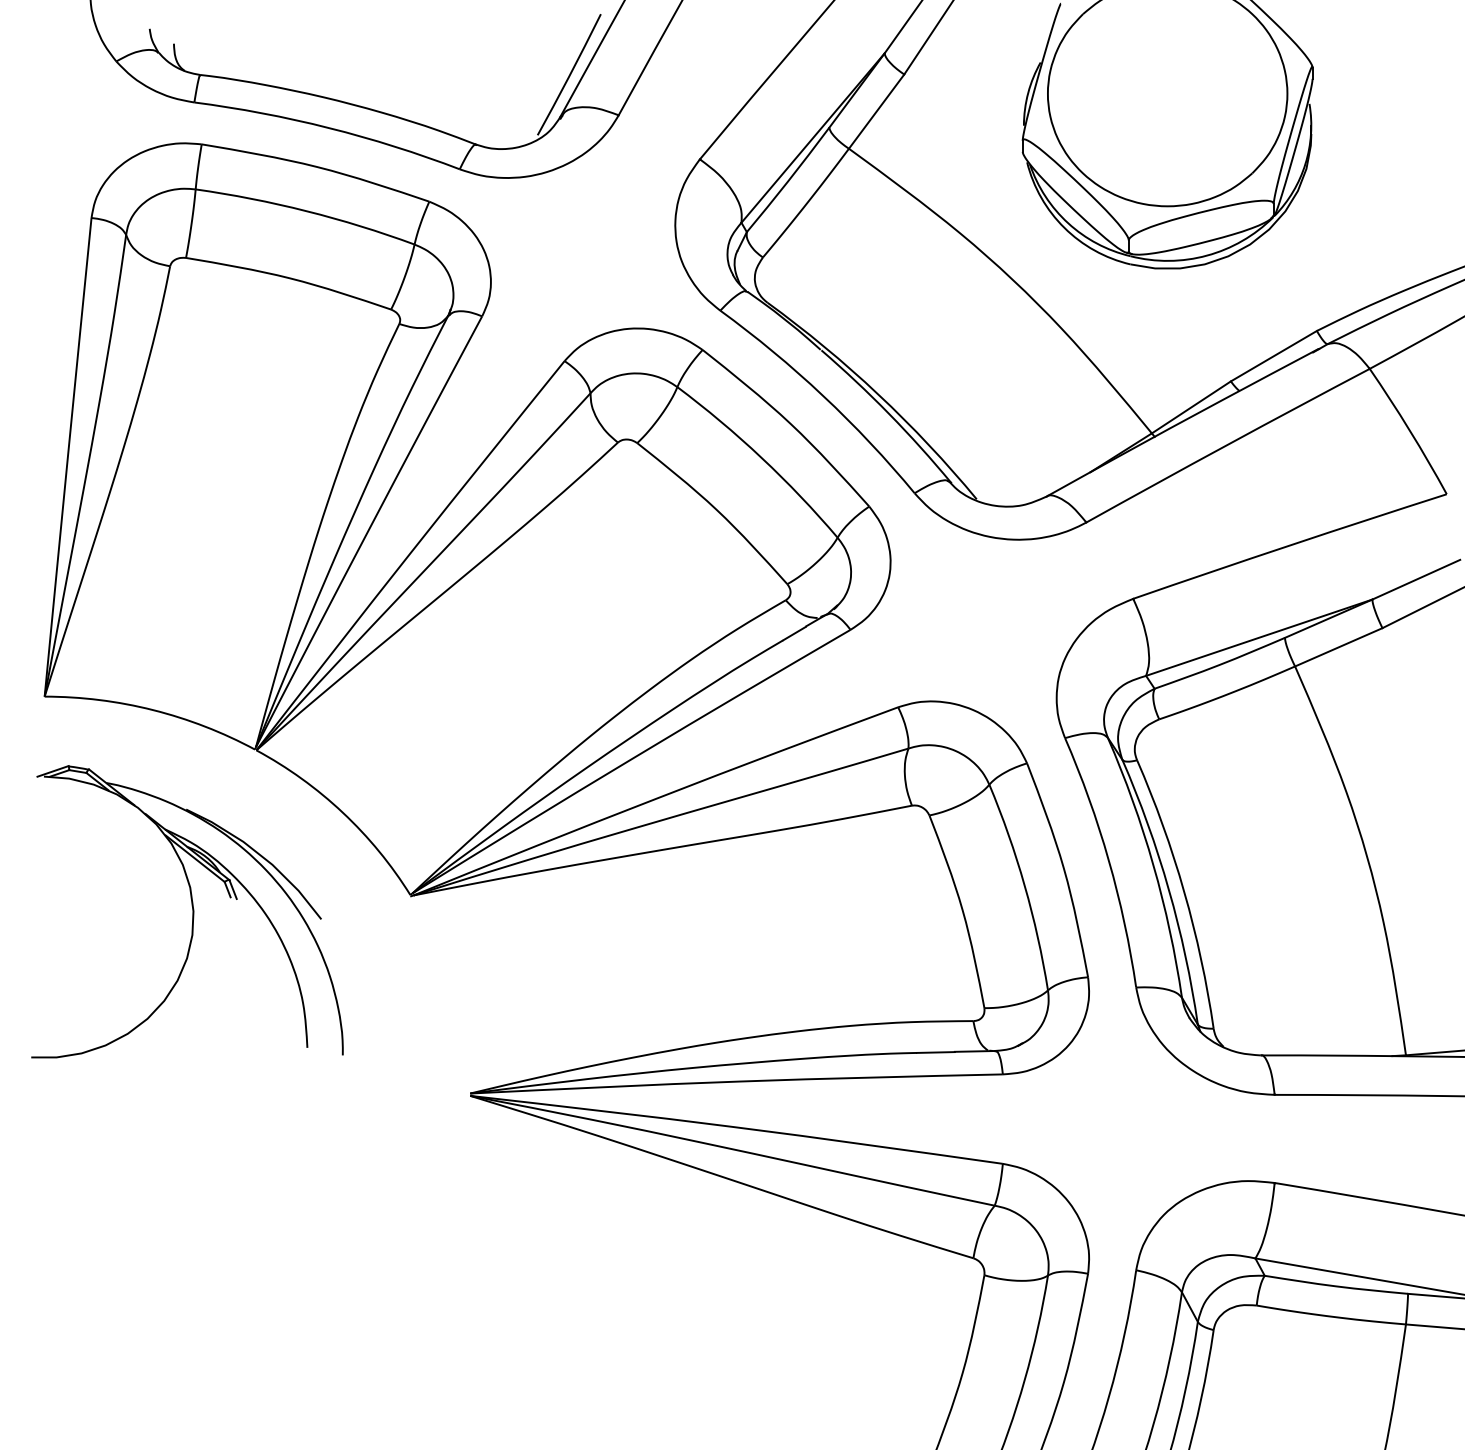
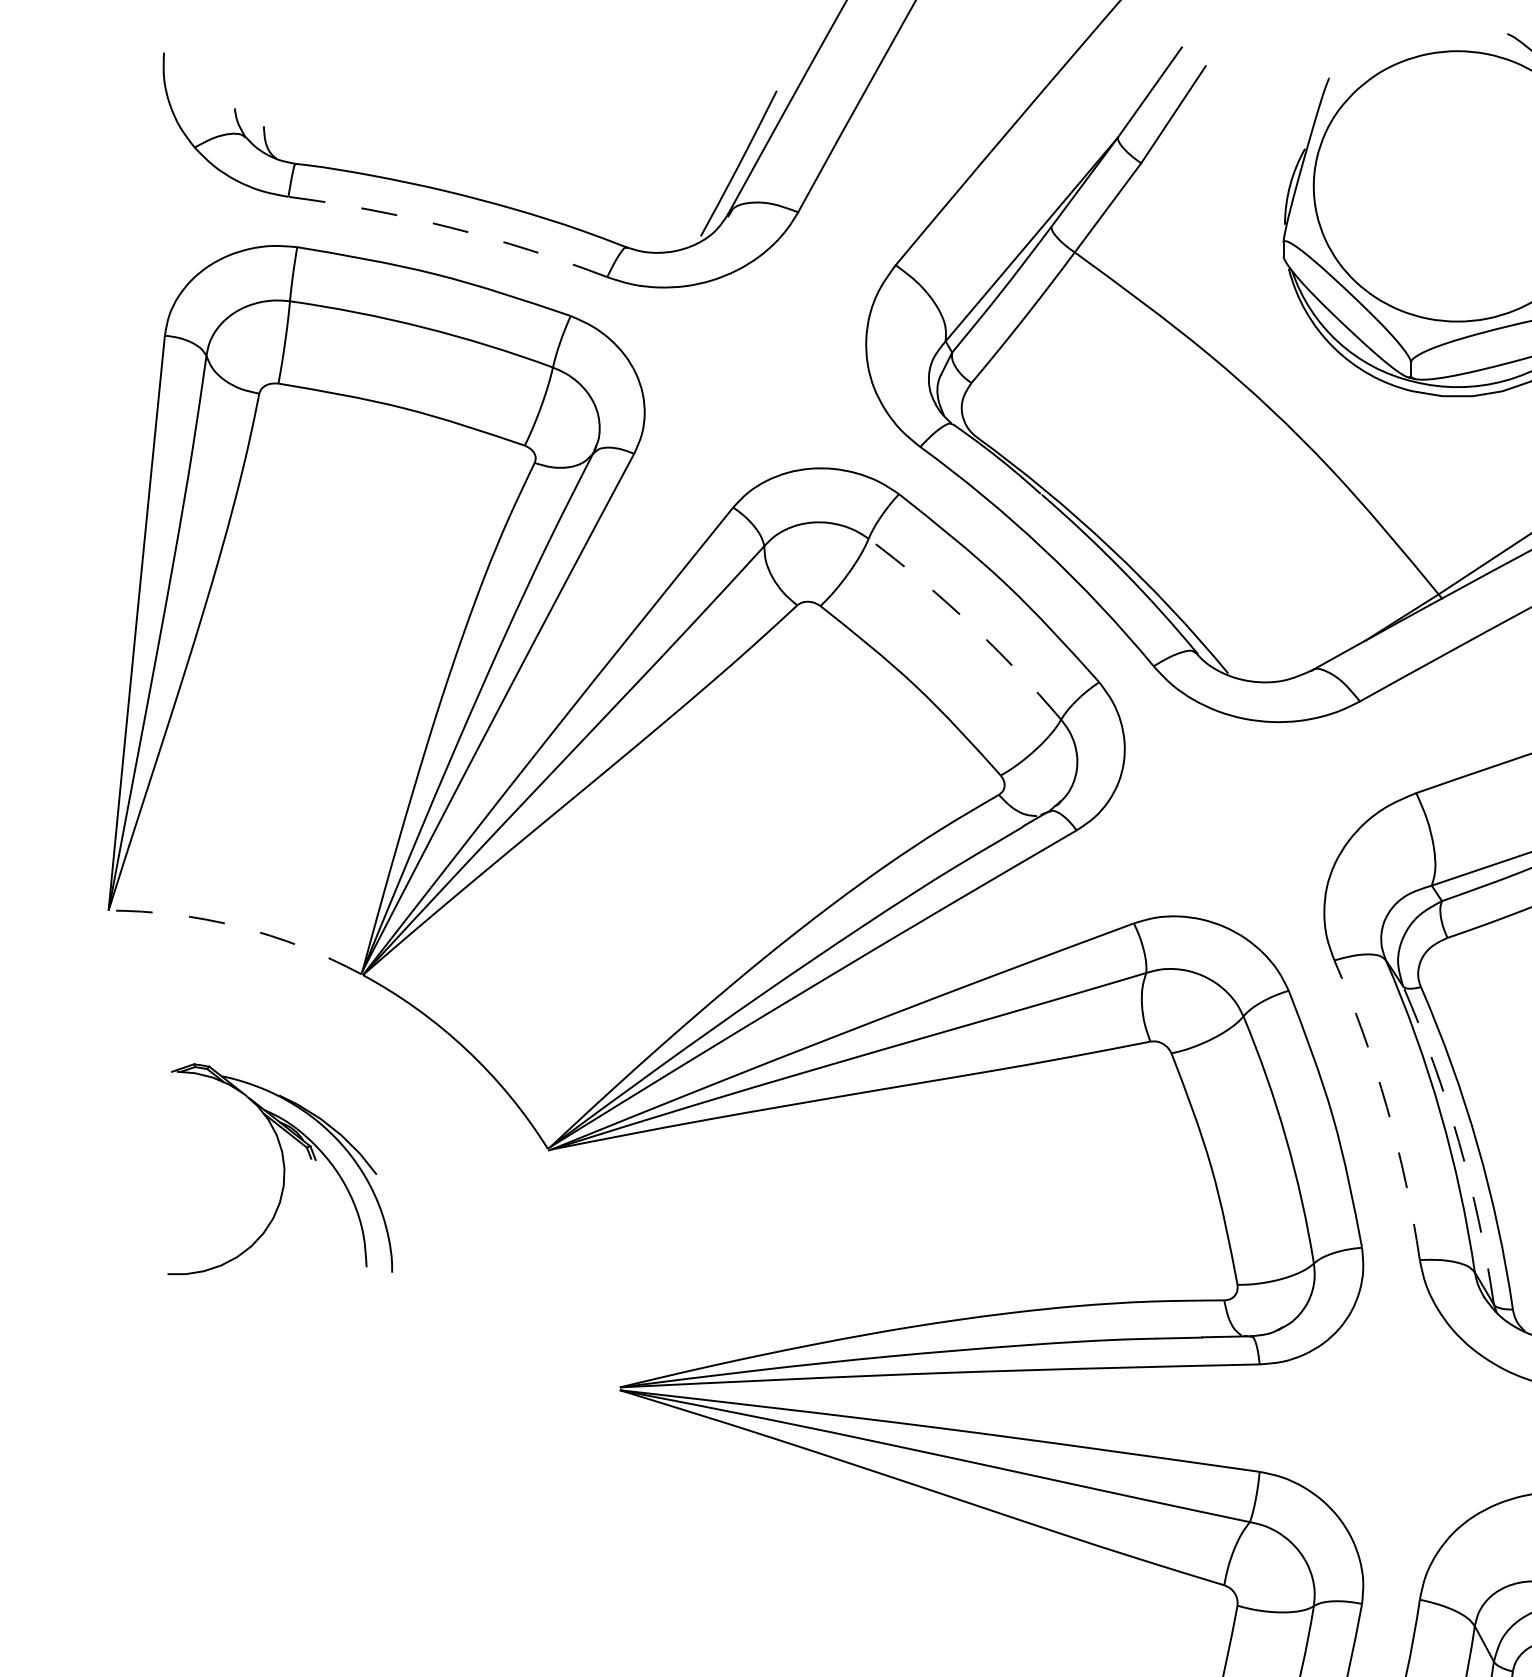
arc: (329, 128) -> (450, 228), solid -> dashed
arc: (761, 457) -> (969, 623), solid -> dashed
arc: (153, 710) -> (239, 927), solid -> dashed
arc: (1108, 860) -> (1386, 1107), solid -> dashed
arc: (1168, 889) -> (1458, 1142), solid -> dashed
part: (187, 911) -> (280, 1168), size x0.6

